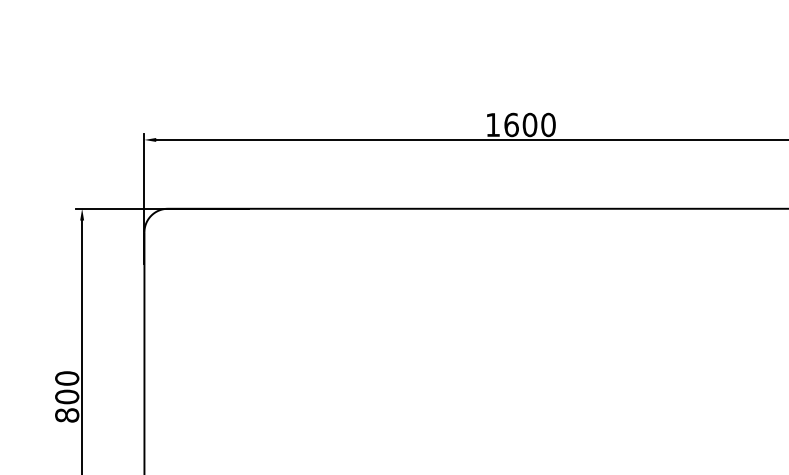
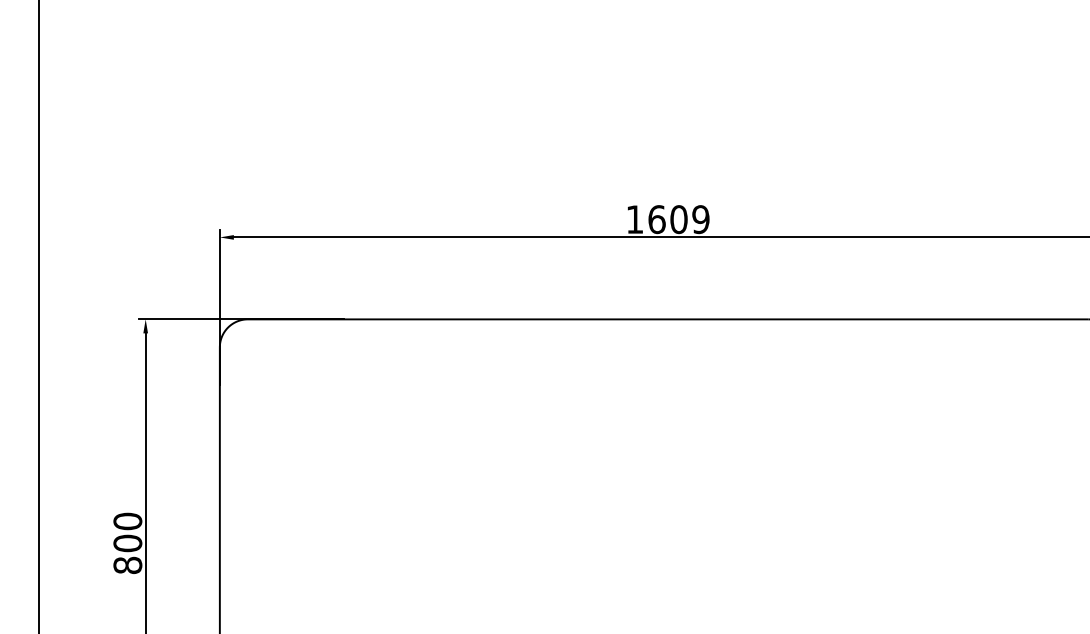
text: (548, 124) -> (700, 219), 1600 -> 1609

